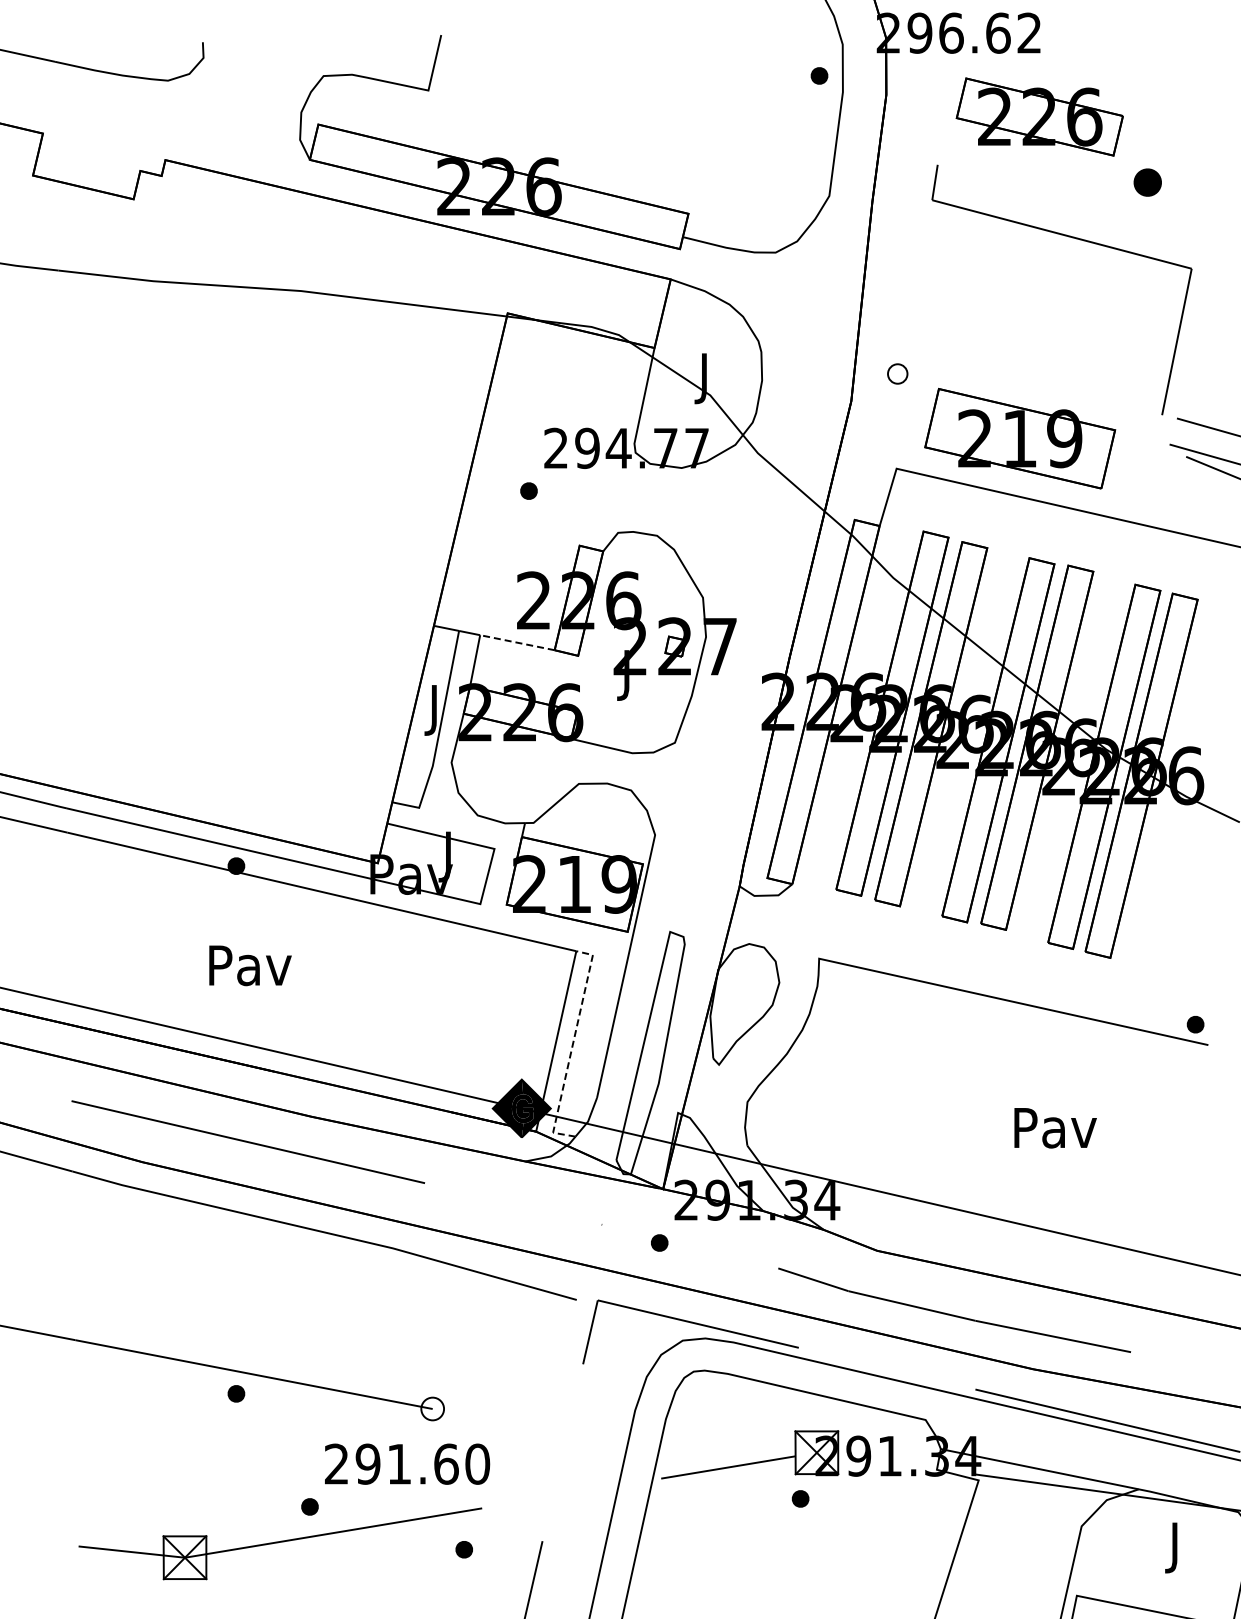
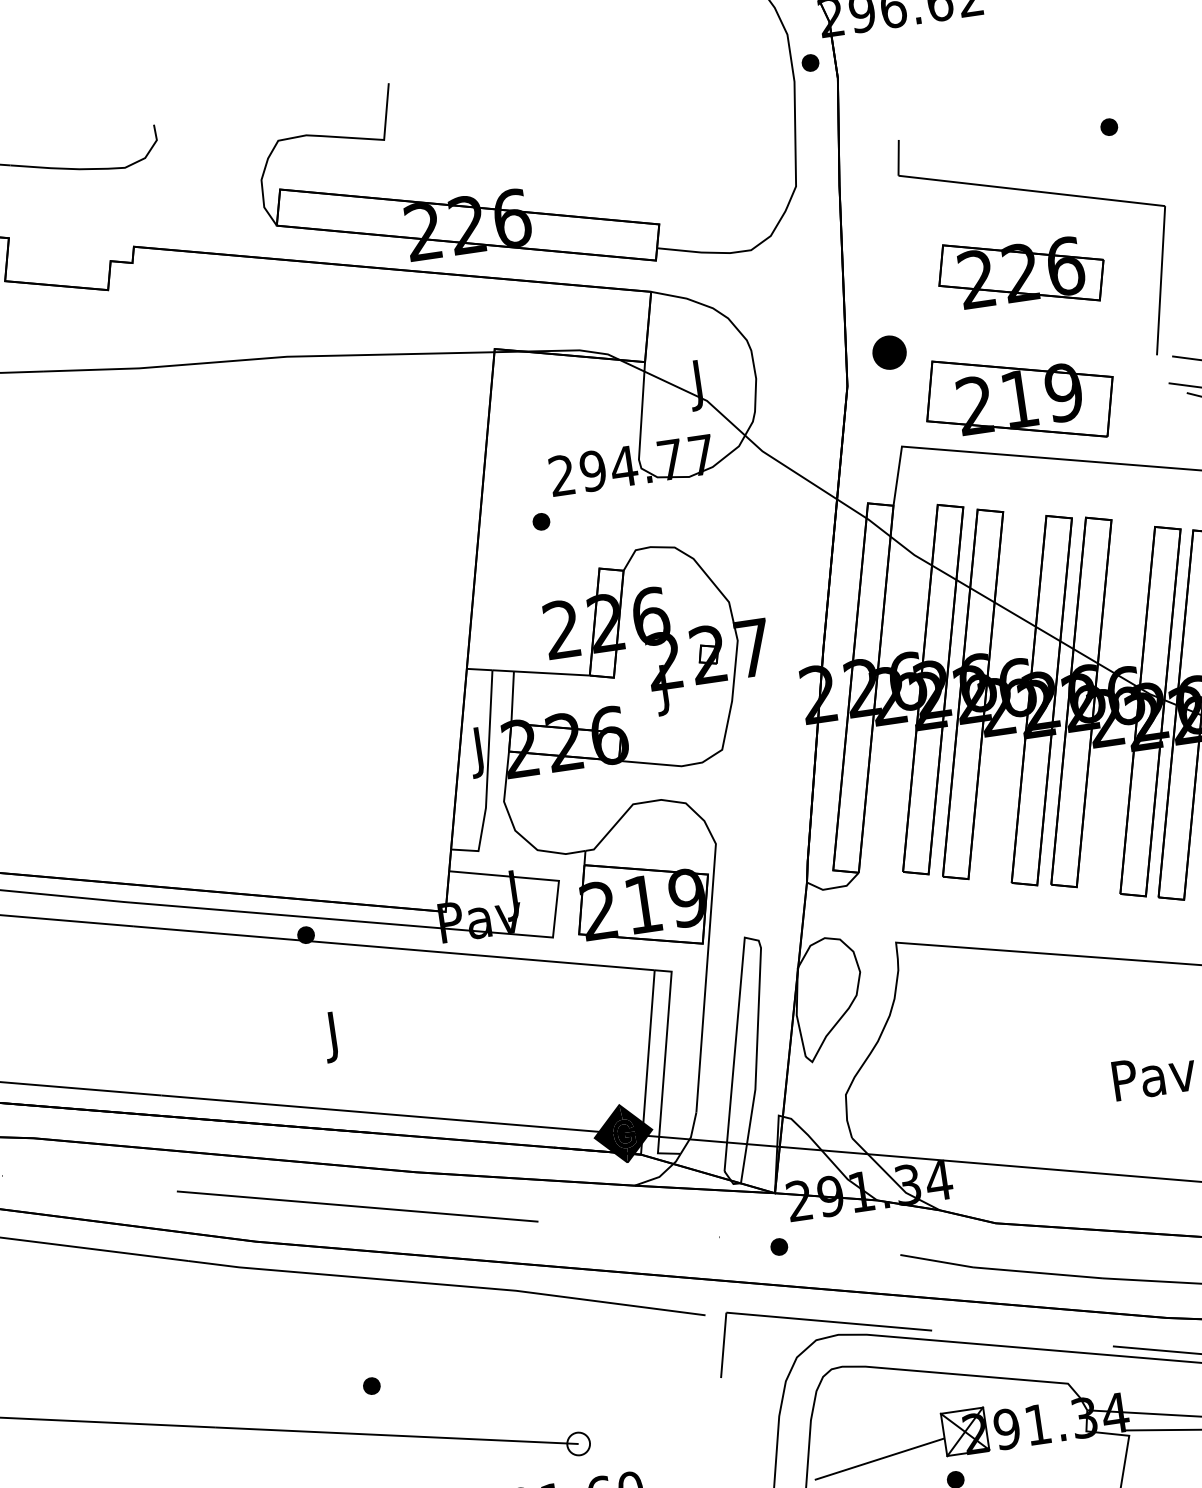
part: (819, 75) -> (810, 62), moved
part: (1039, 116) -> (1020, 272), moved
part: (1147, 182) -> (1108, 127), size x0.62
part: (897, 373) -> (889, 352), size x1.67
line: (517, 642) -> (551, 673), dashed -> solid
text: (250, 970) -> (335, 1036), Pav -> J
line: (572, 1046) -> (664, 1065), dashed -> solid
part: (236, 1393) -> (371, 1385), moved

